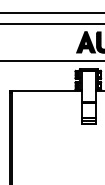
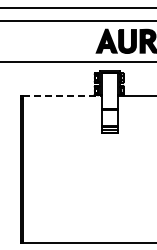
line: (46, 91) -> (62, 96), solid -> dashed

